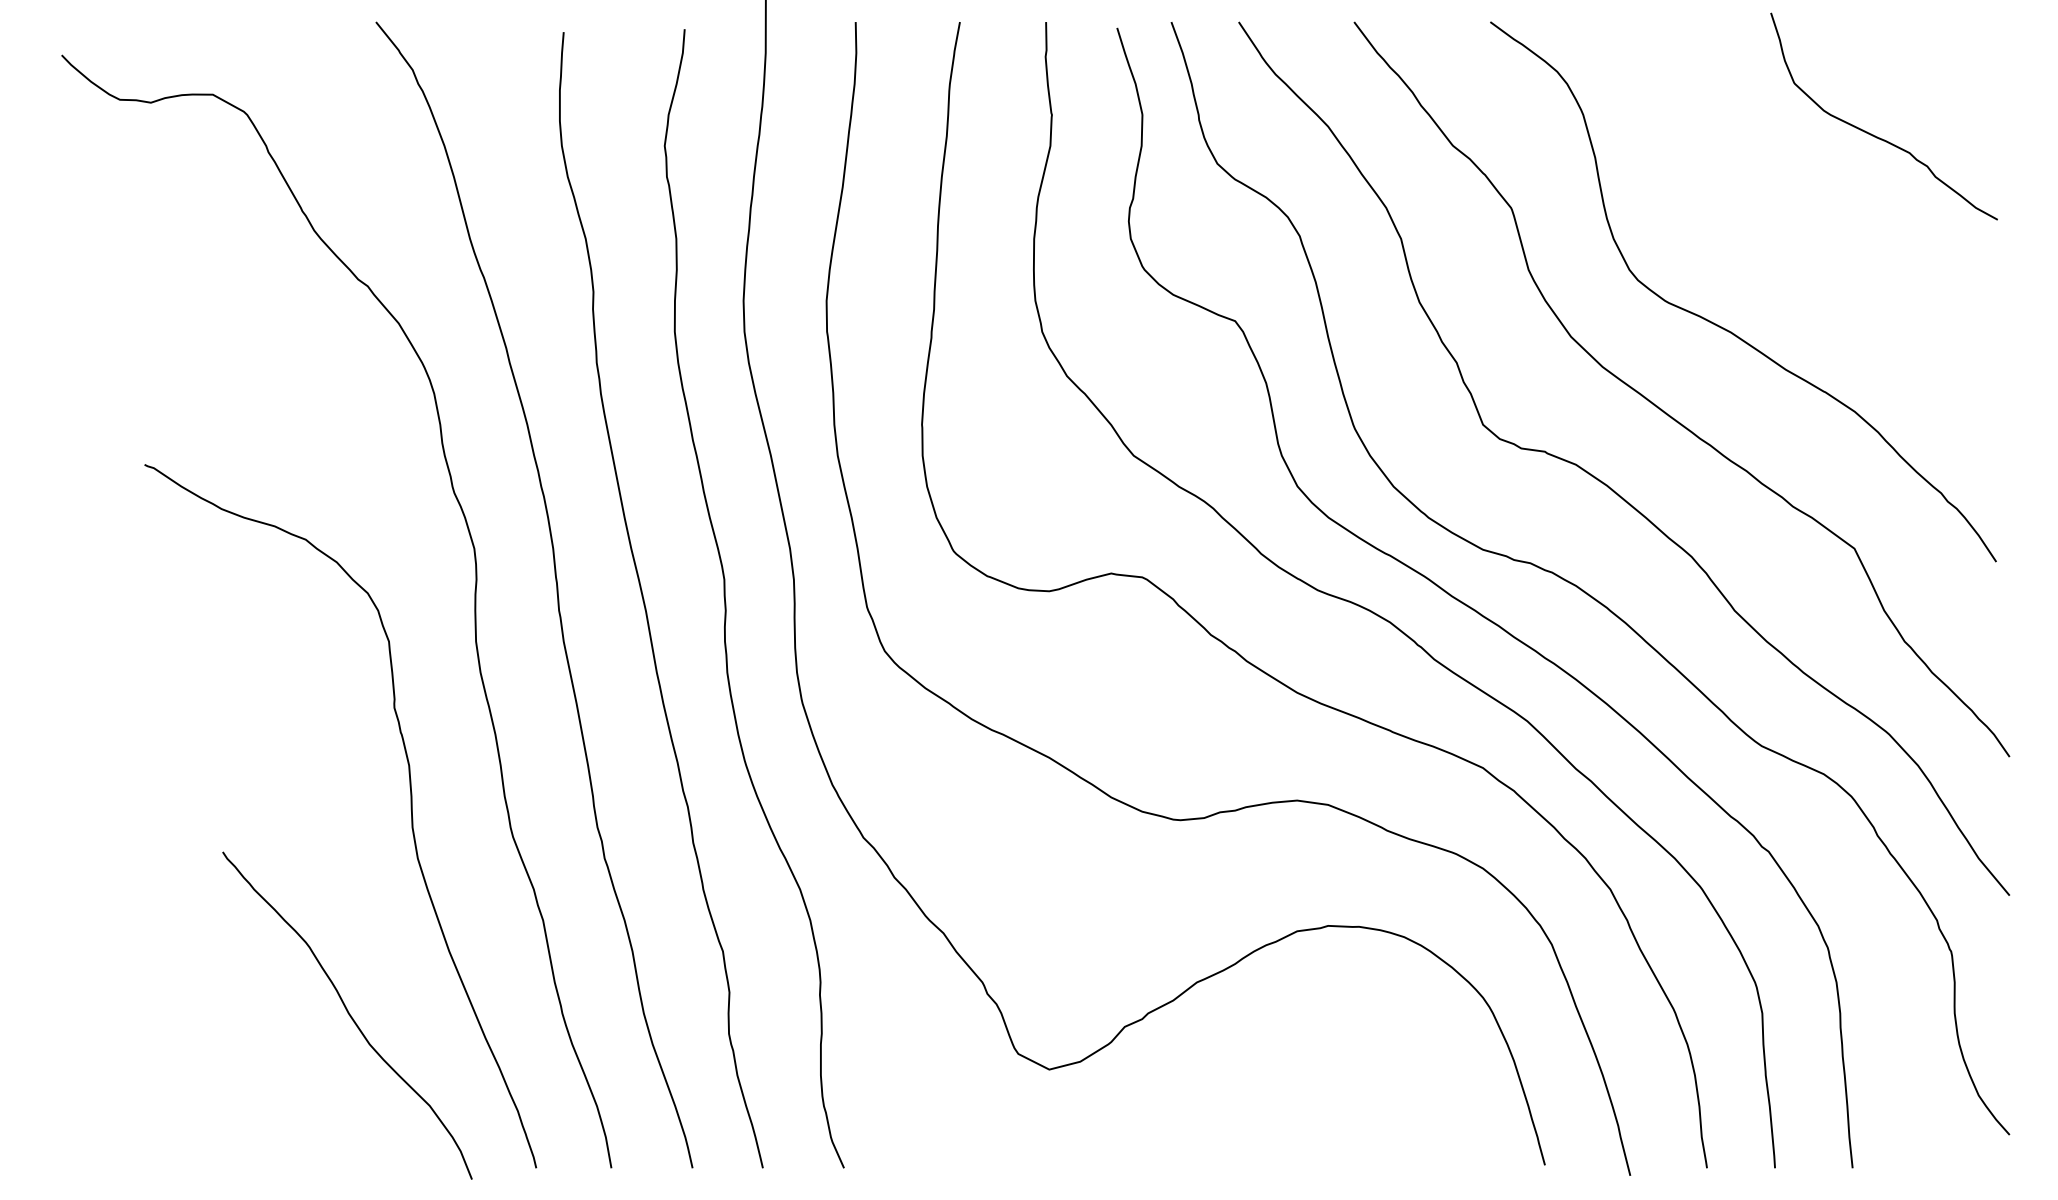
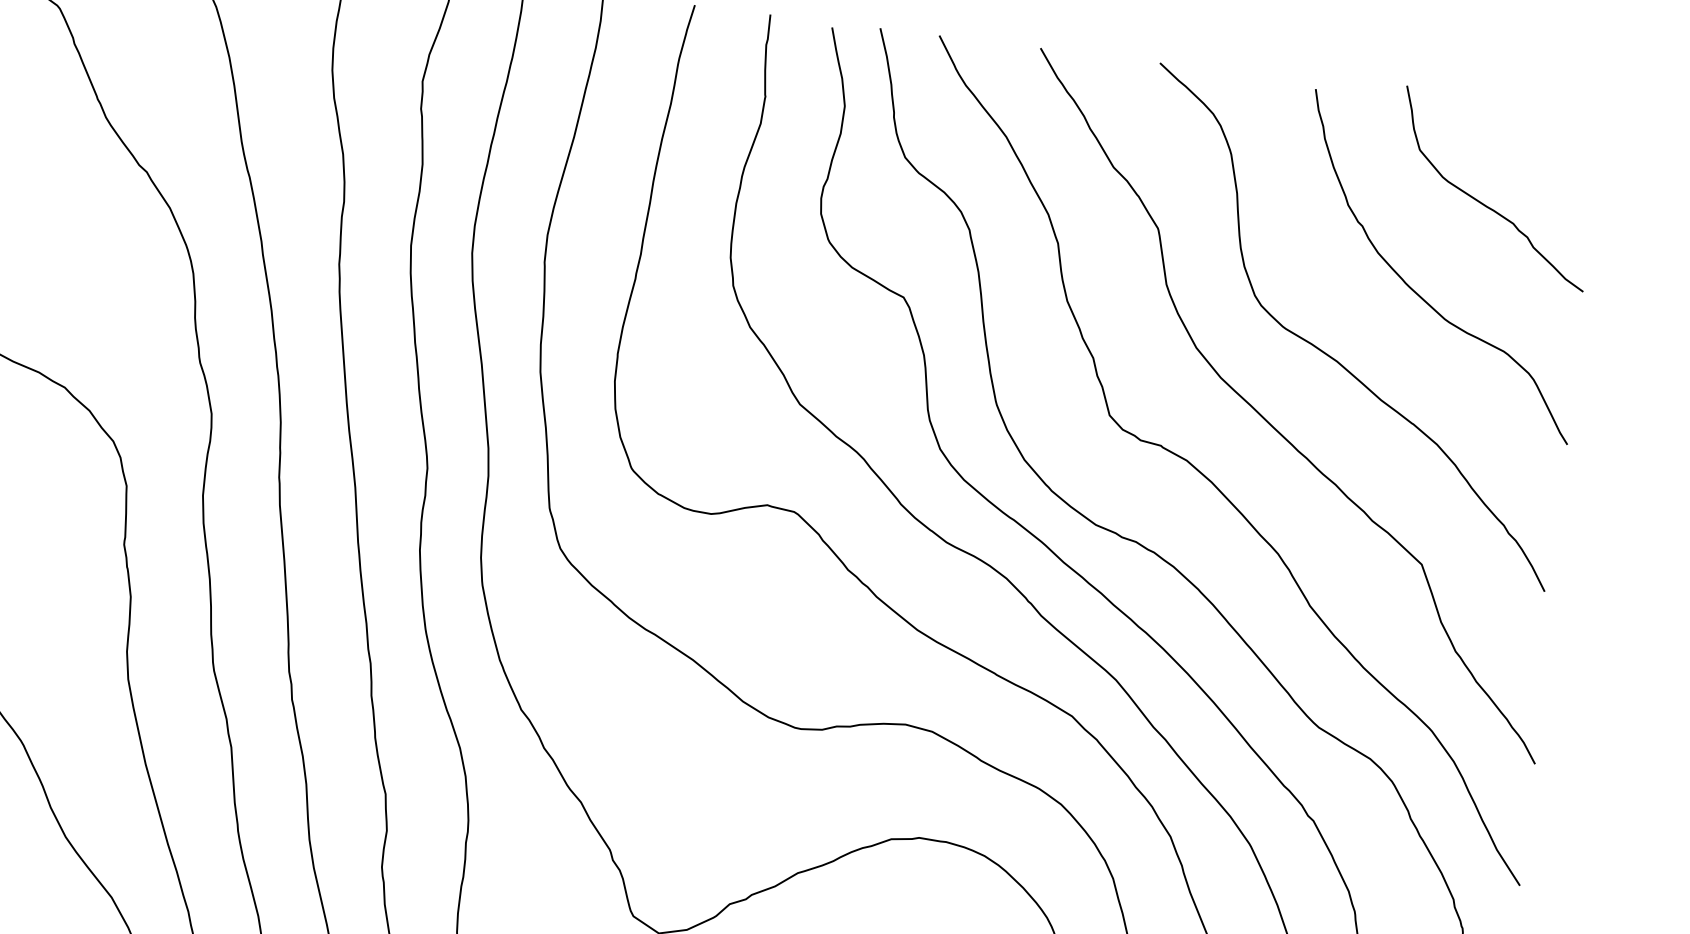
curve: (1809, 242) -> (1415, 291), added

